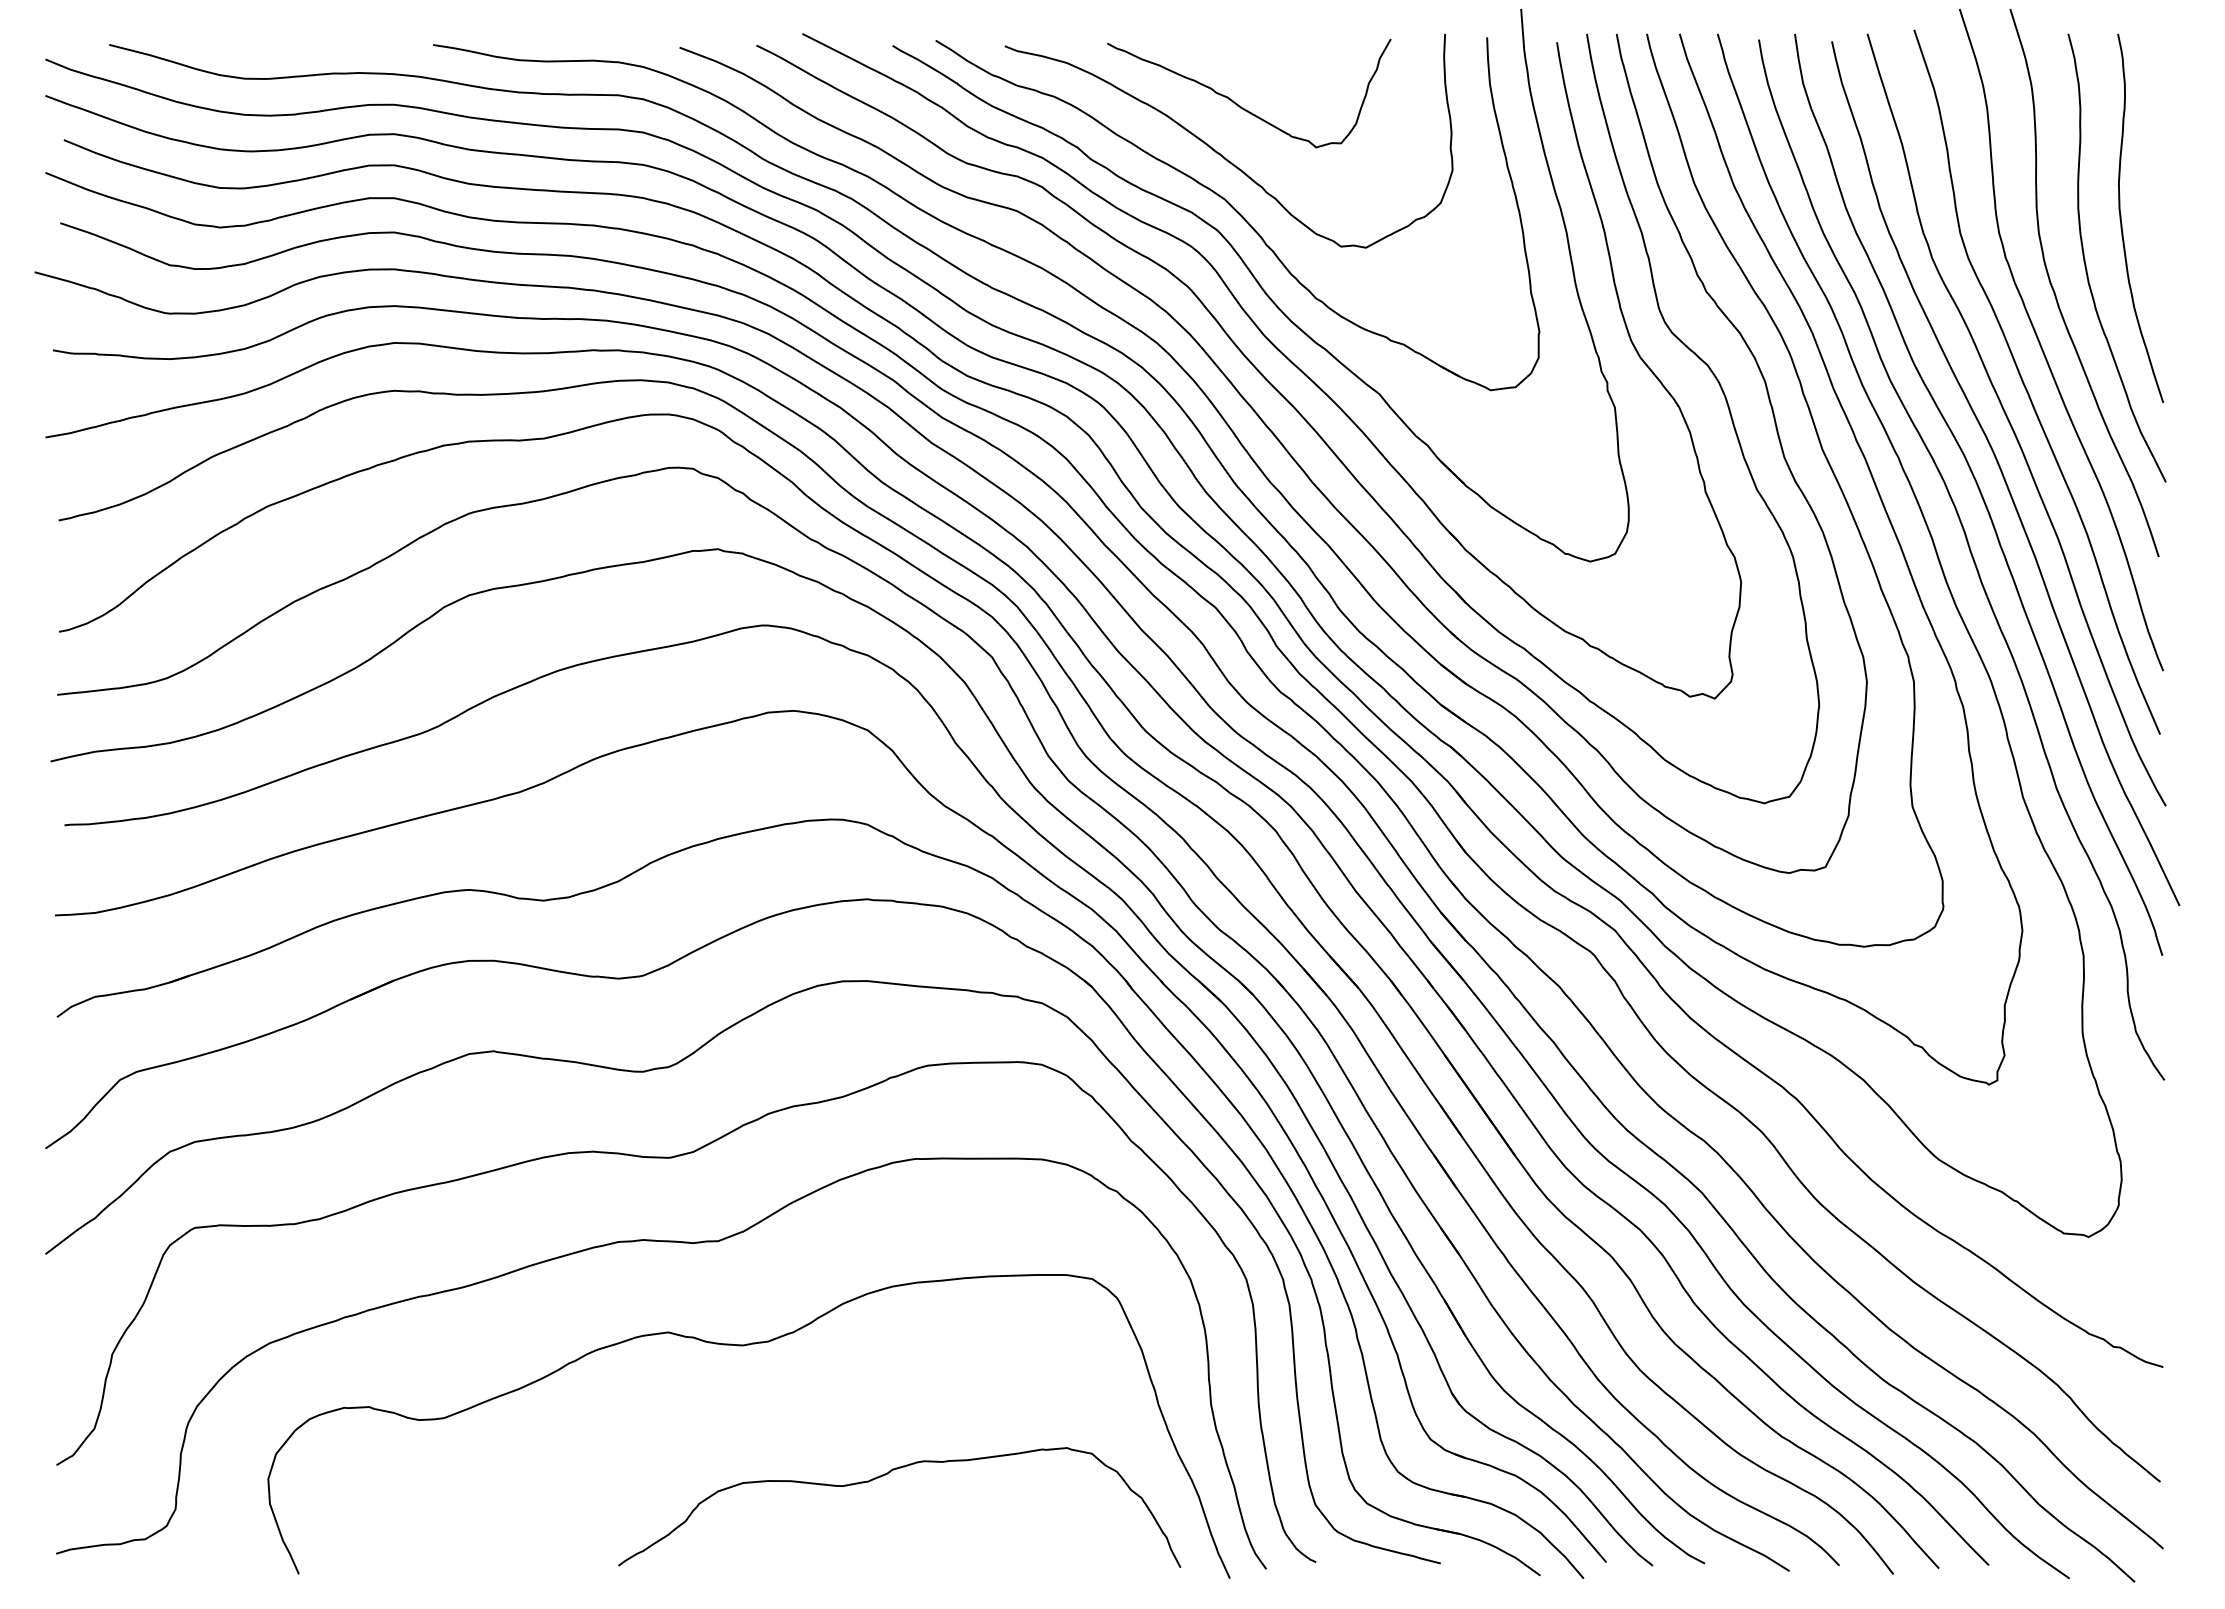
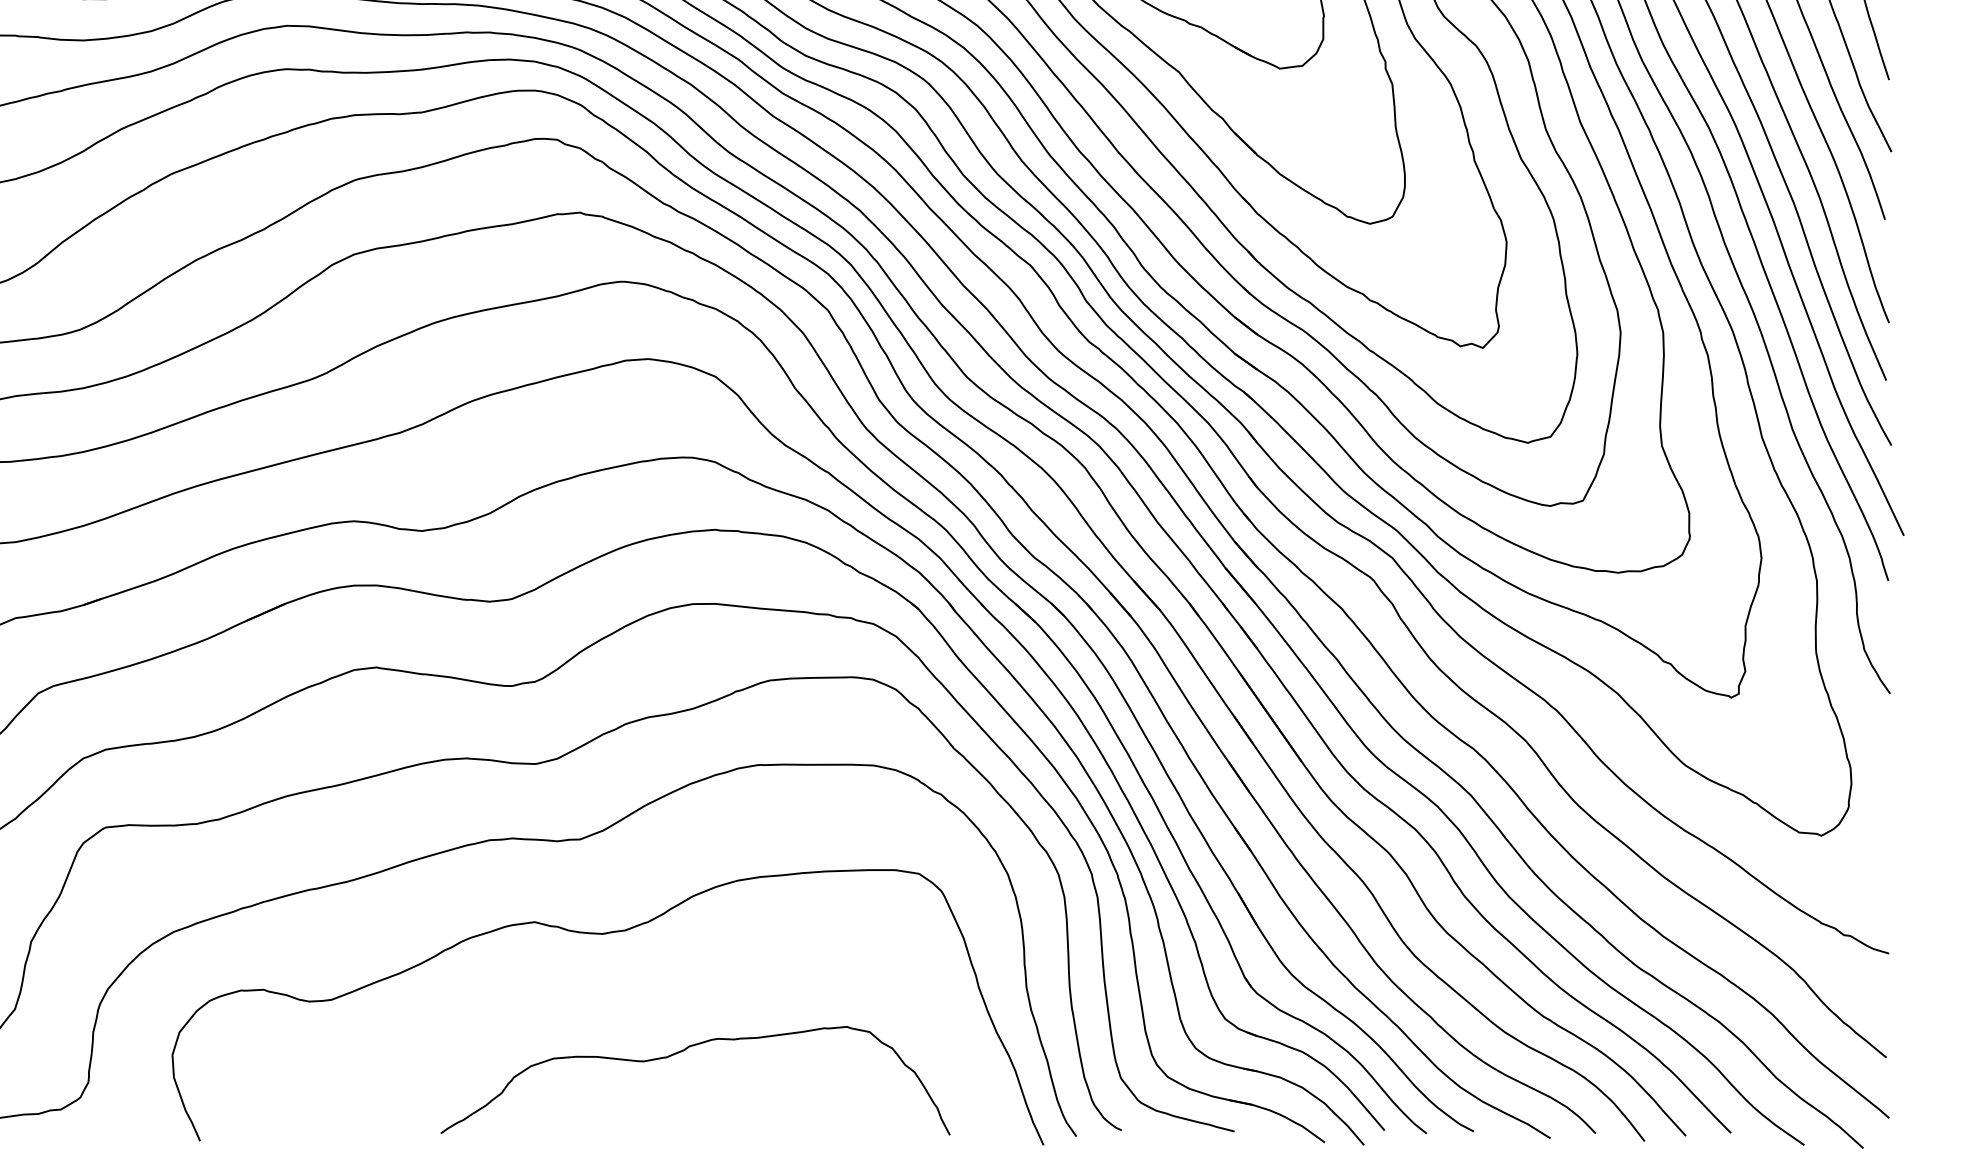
curve: (883, 1476) -> (680, 1052), moved

